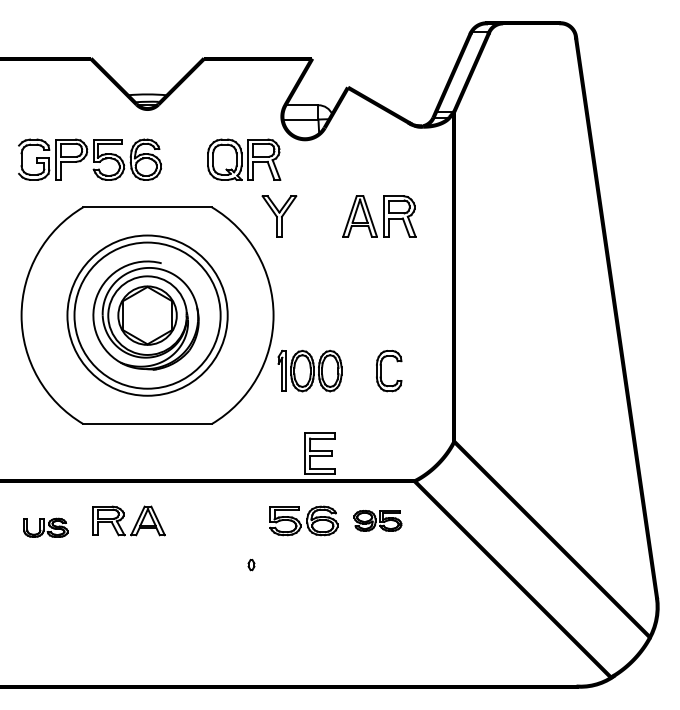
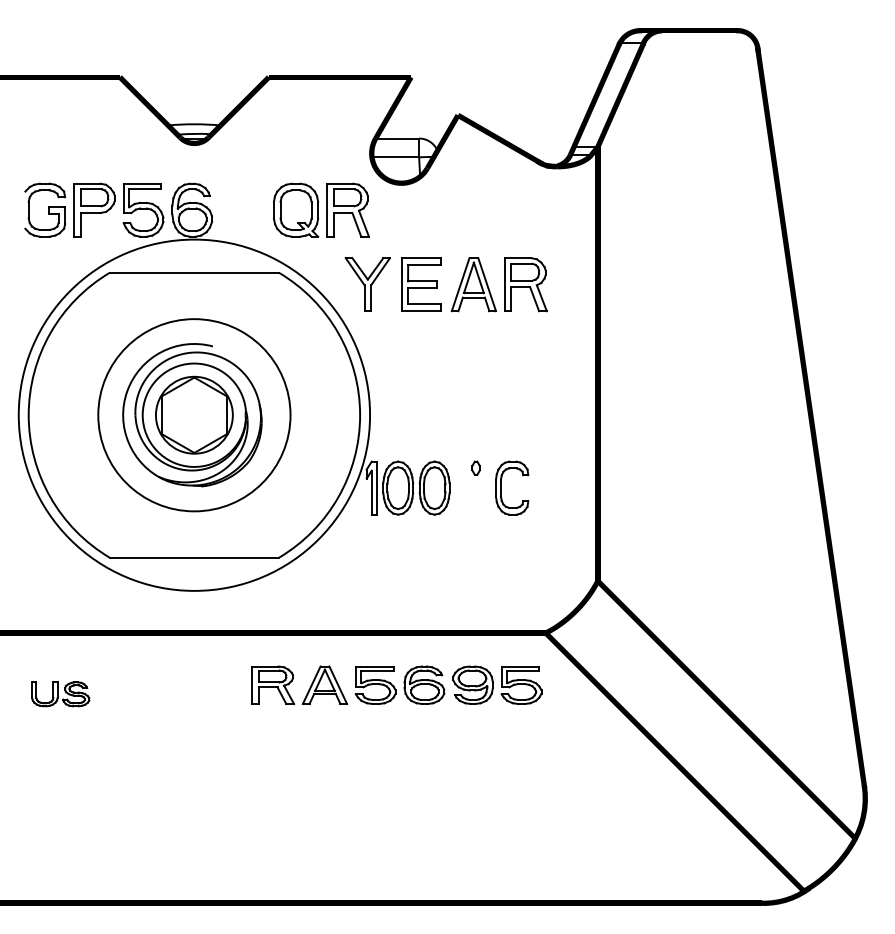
circle: (147, 315) -> (194, 414), size x1.67
part: (320, 453) -> (421, 284), moved
part: (124, 517) -> (293, 680), moved
part: (378, 520) -> (497, 684), size x1.43
part: (251, 564) -> (475, 467), moved

